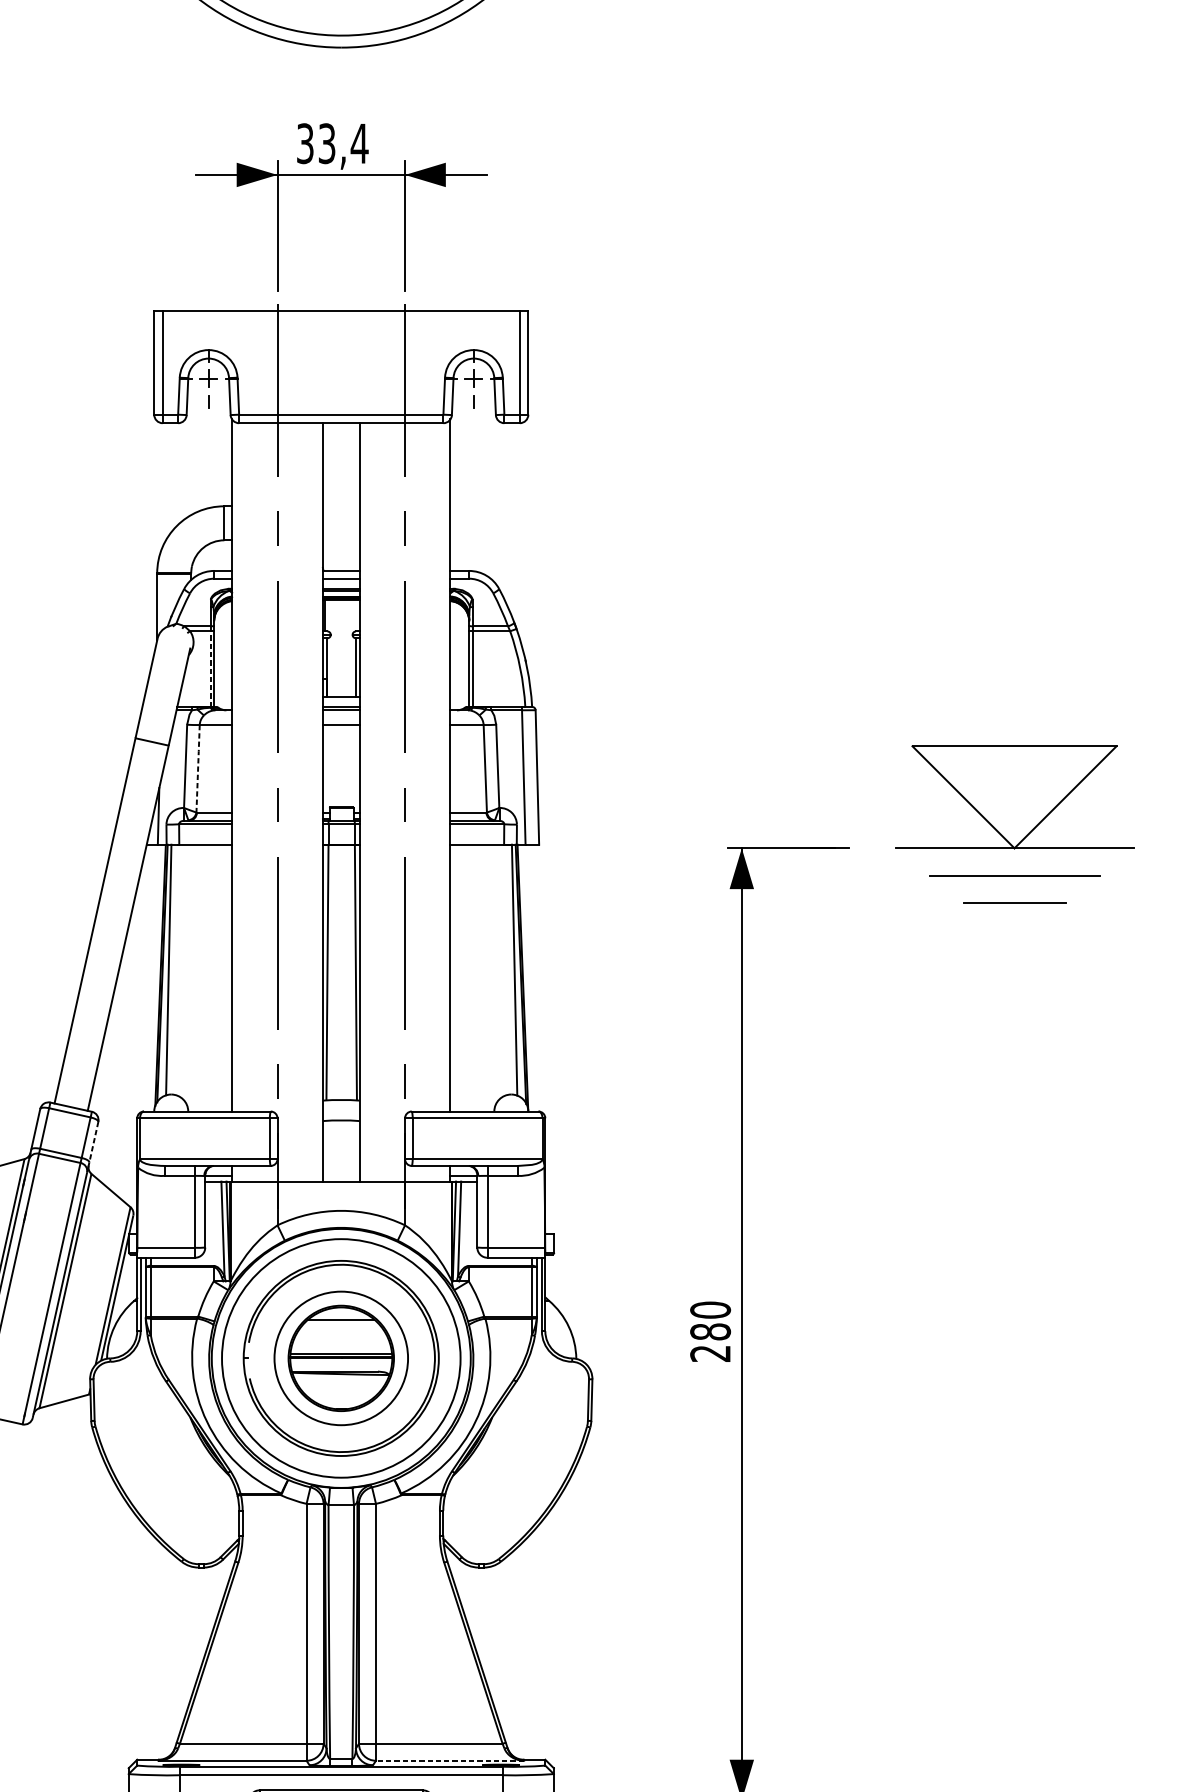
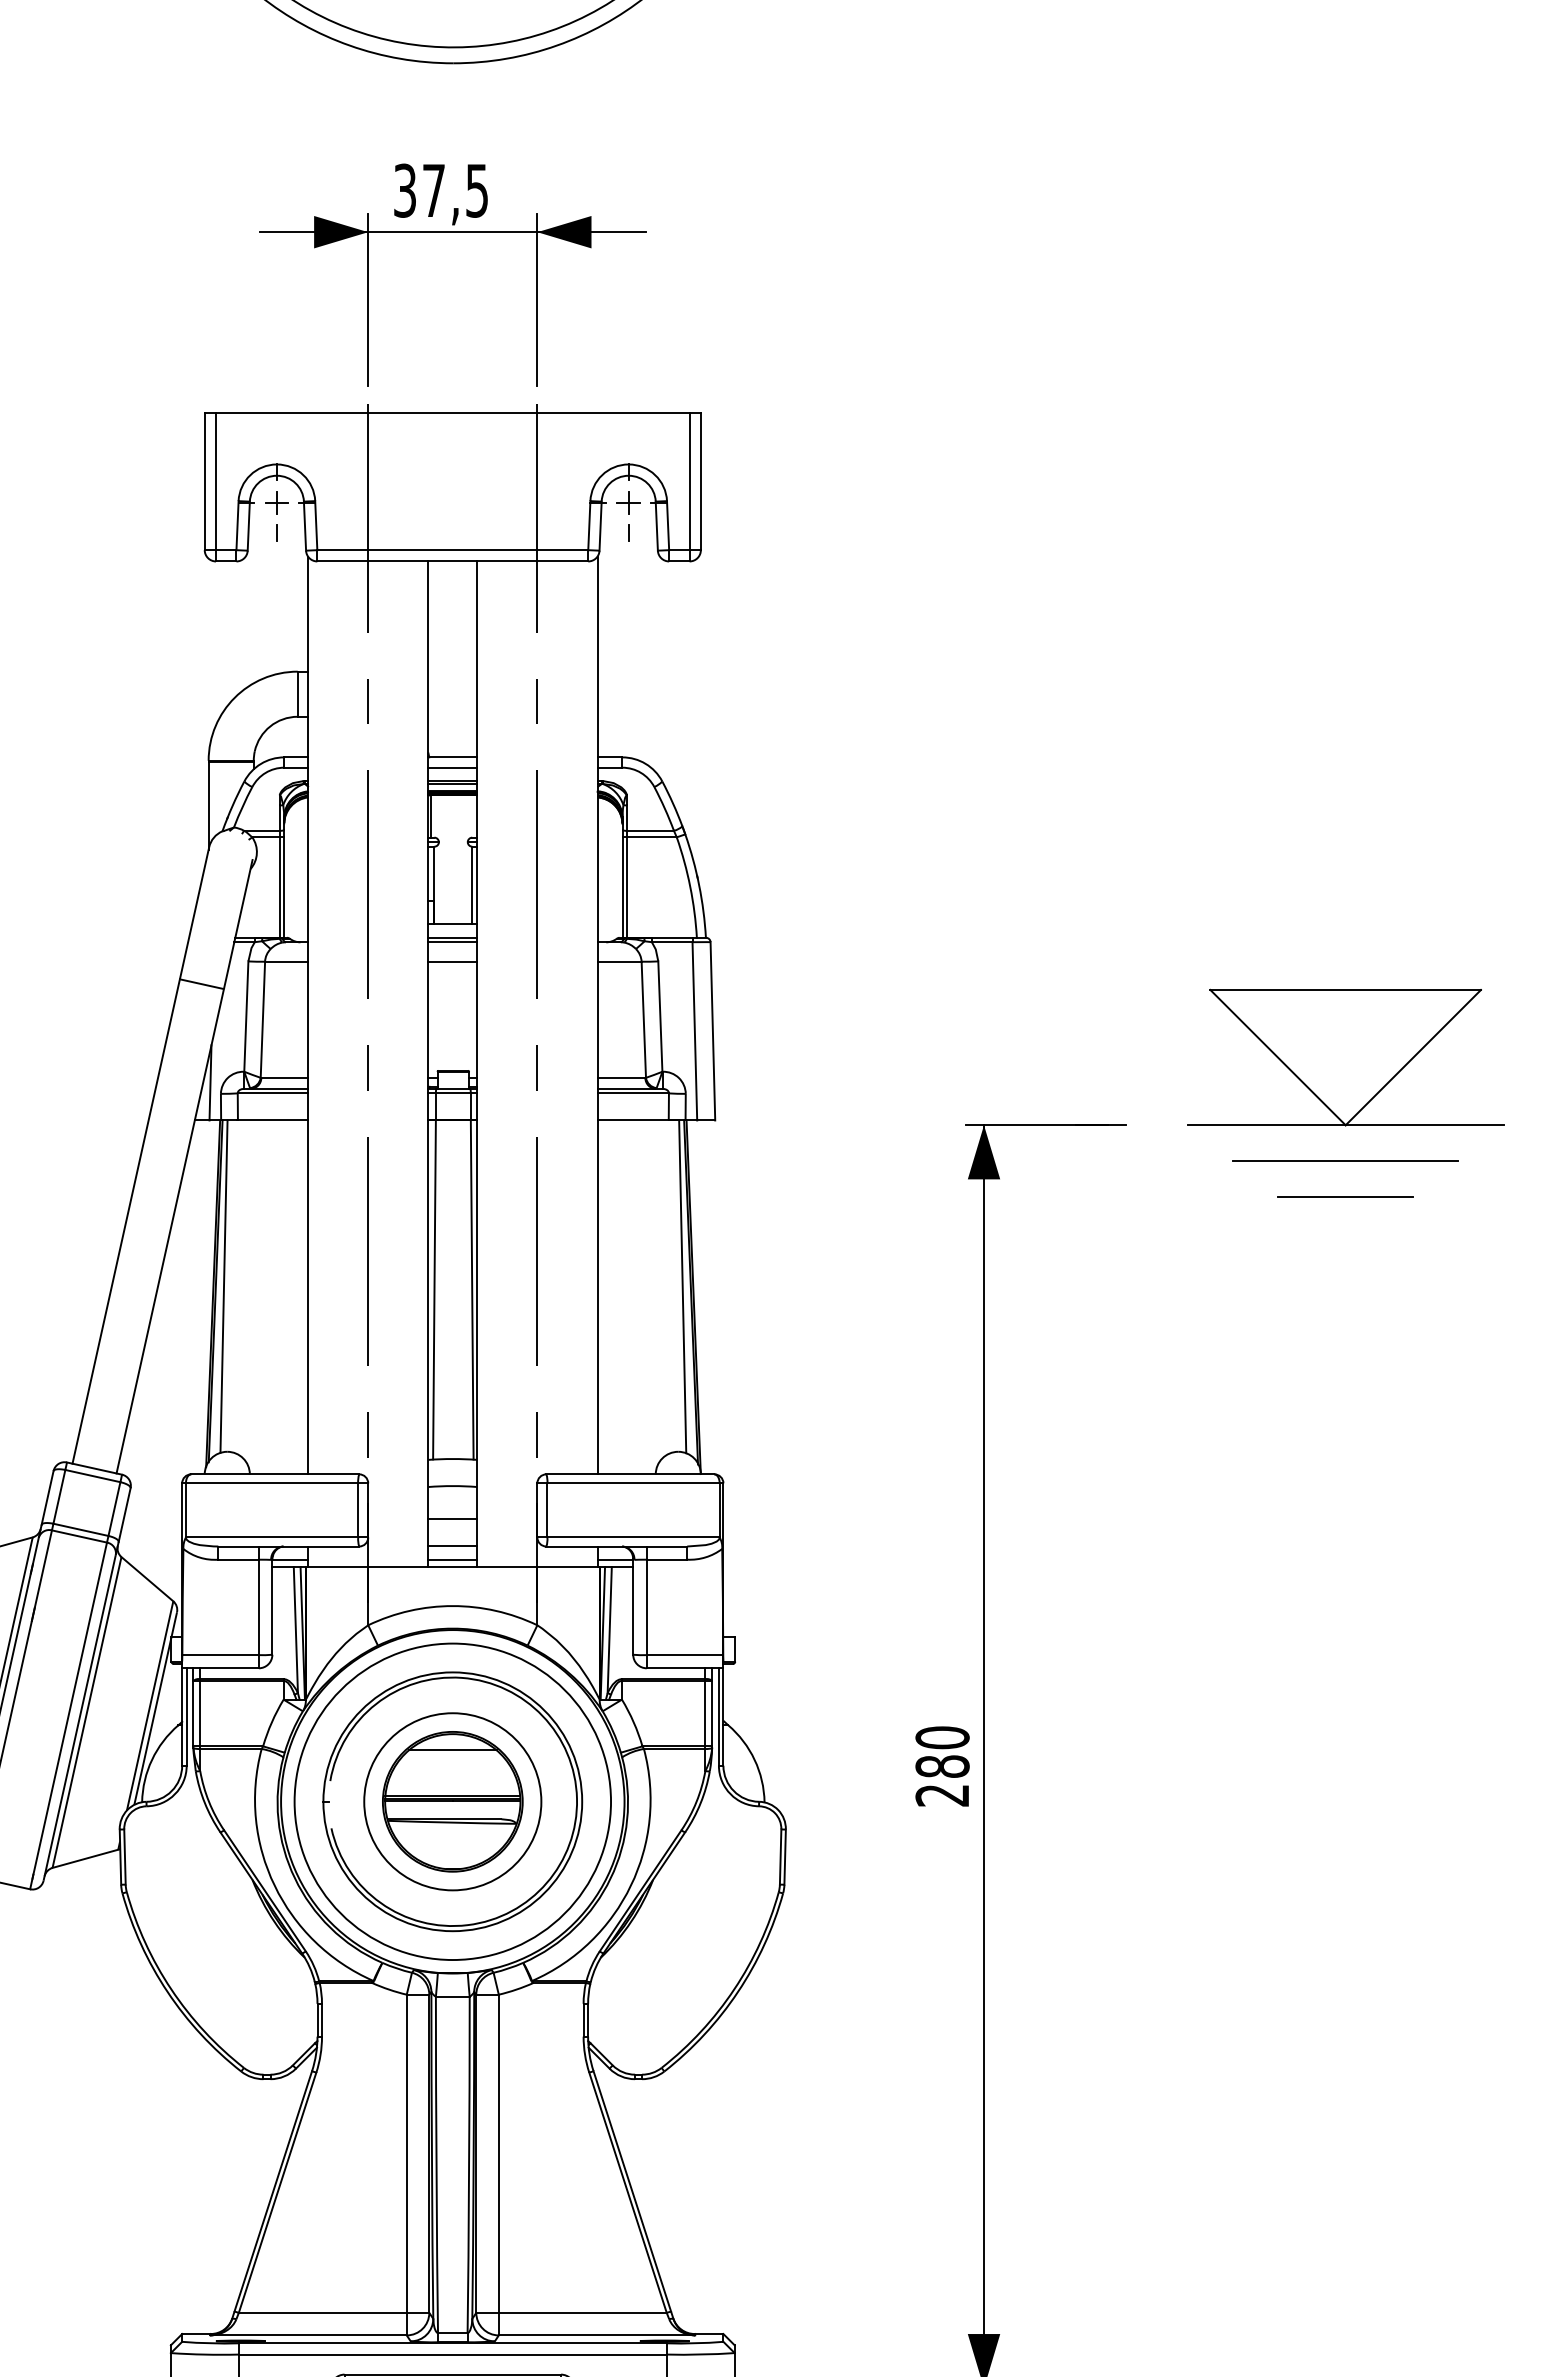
text: (344, 143) -> (456, 190), 33,4 -> 37,5
line: (210, 669) -> (279, 887), dashed -> solid
line: (197, 768) -> (262, 1019), dashed -> solid
line: (93, 1142) -> (124, 1515), dashed -> solid
line: (341, 1145) -> (452, 1519), added
line: (341, 1165) -> (452, 1546), added
line: (341, 1175) -> (452, 1559), added
line: (449, 1760) -> (596, 2335), dashed -> solid

